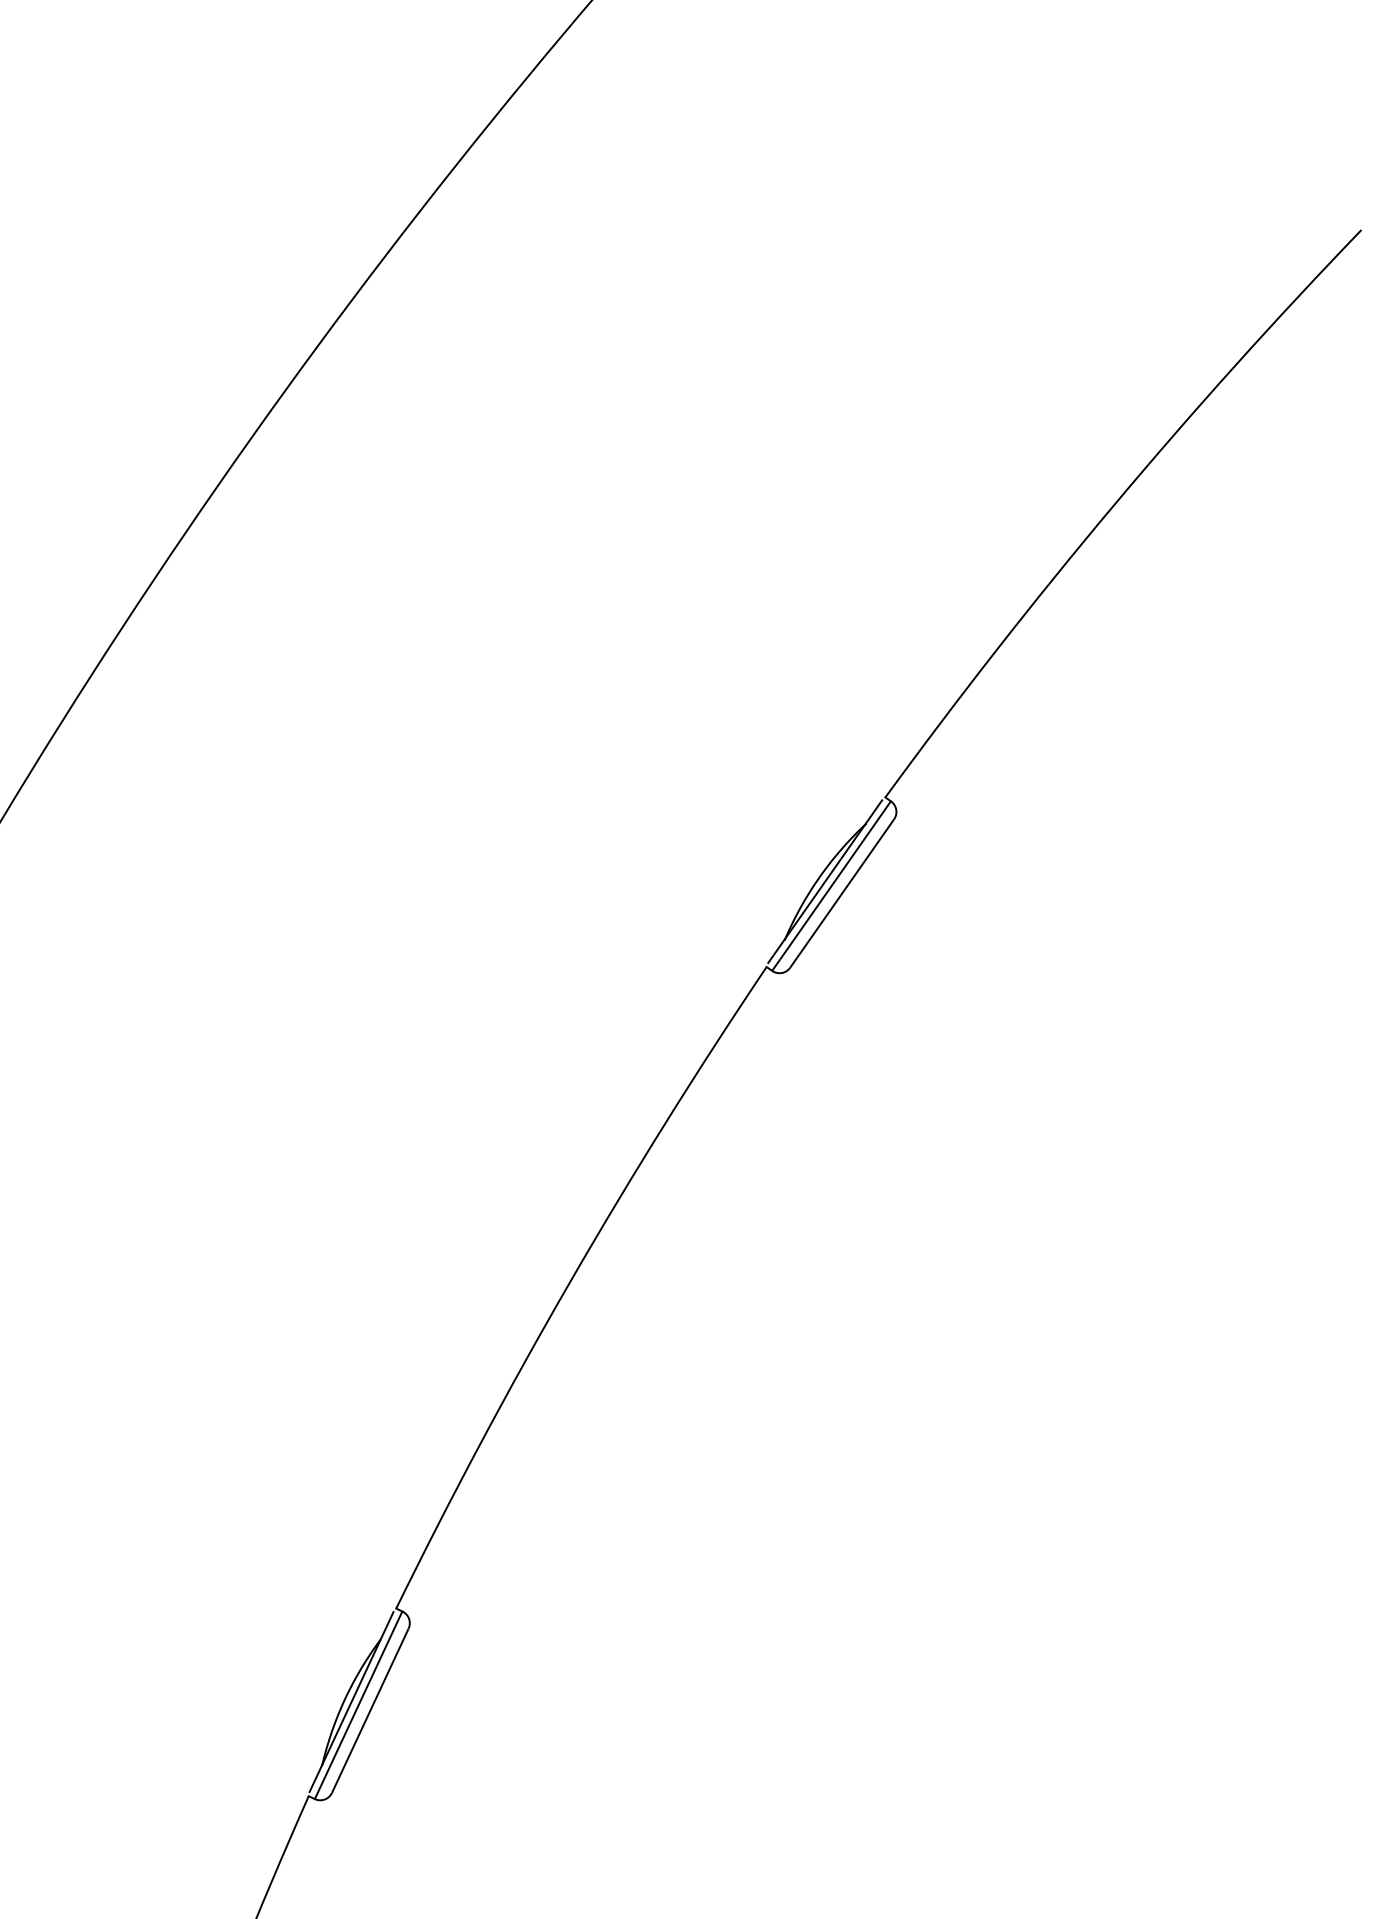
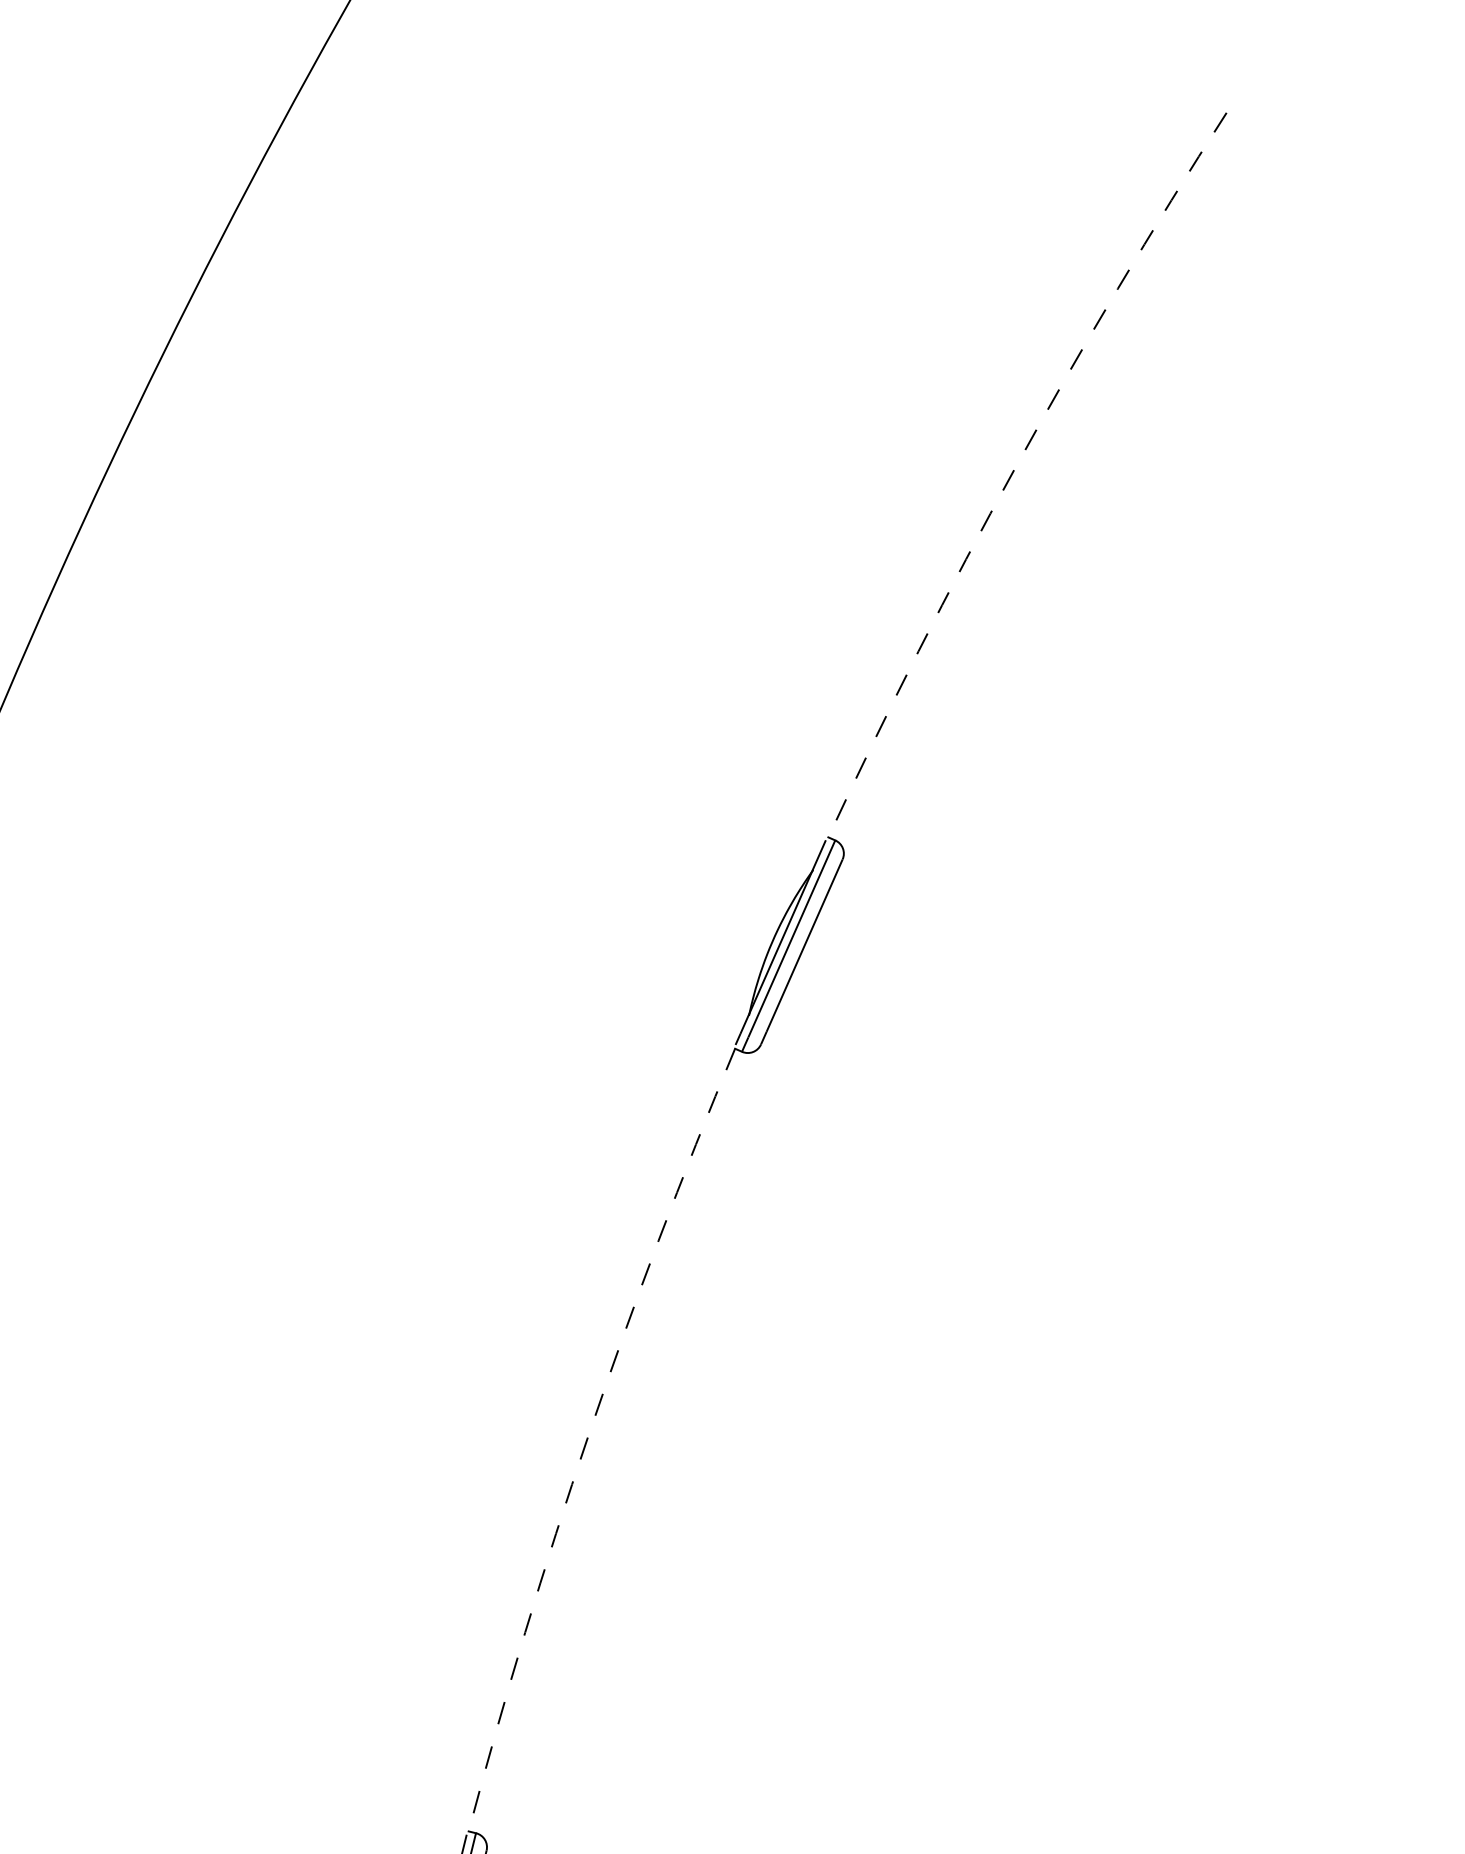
arc: (1113, 505) -> (1014, 468), solid -> dashed
arc: (570, 1281) -> (588, 1435), solid -> dashed

